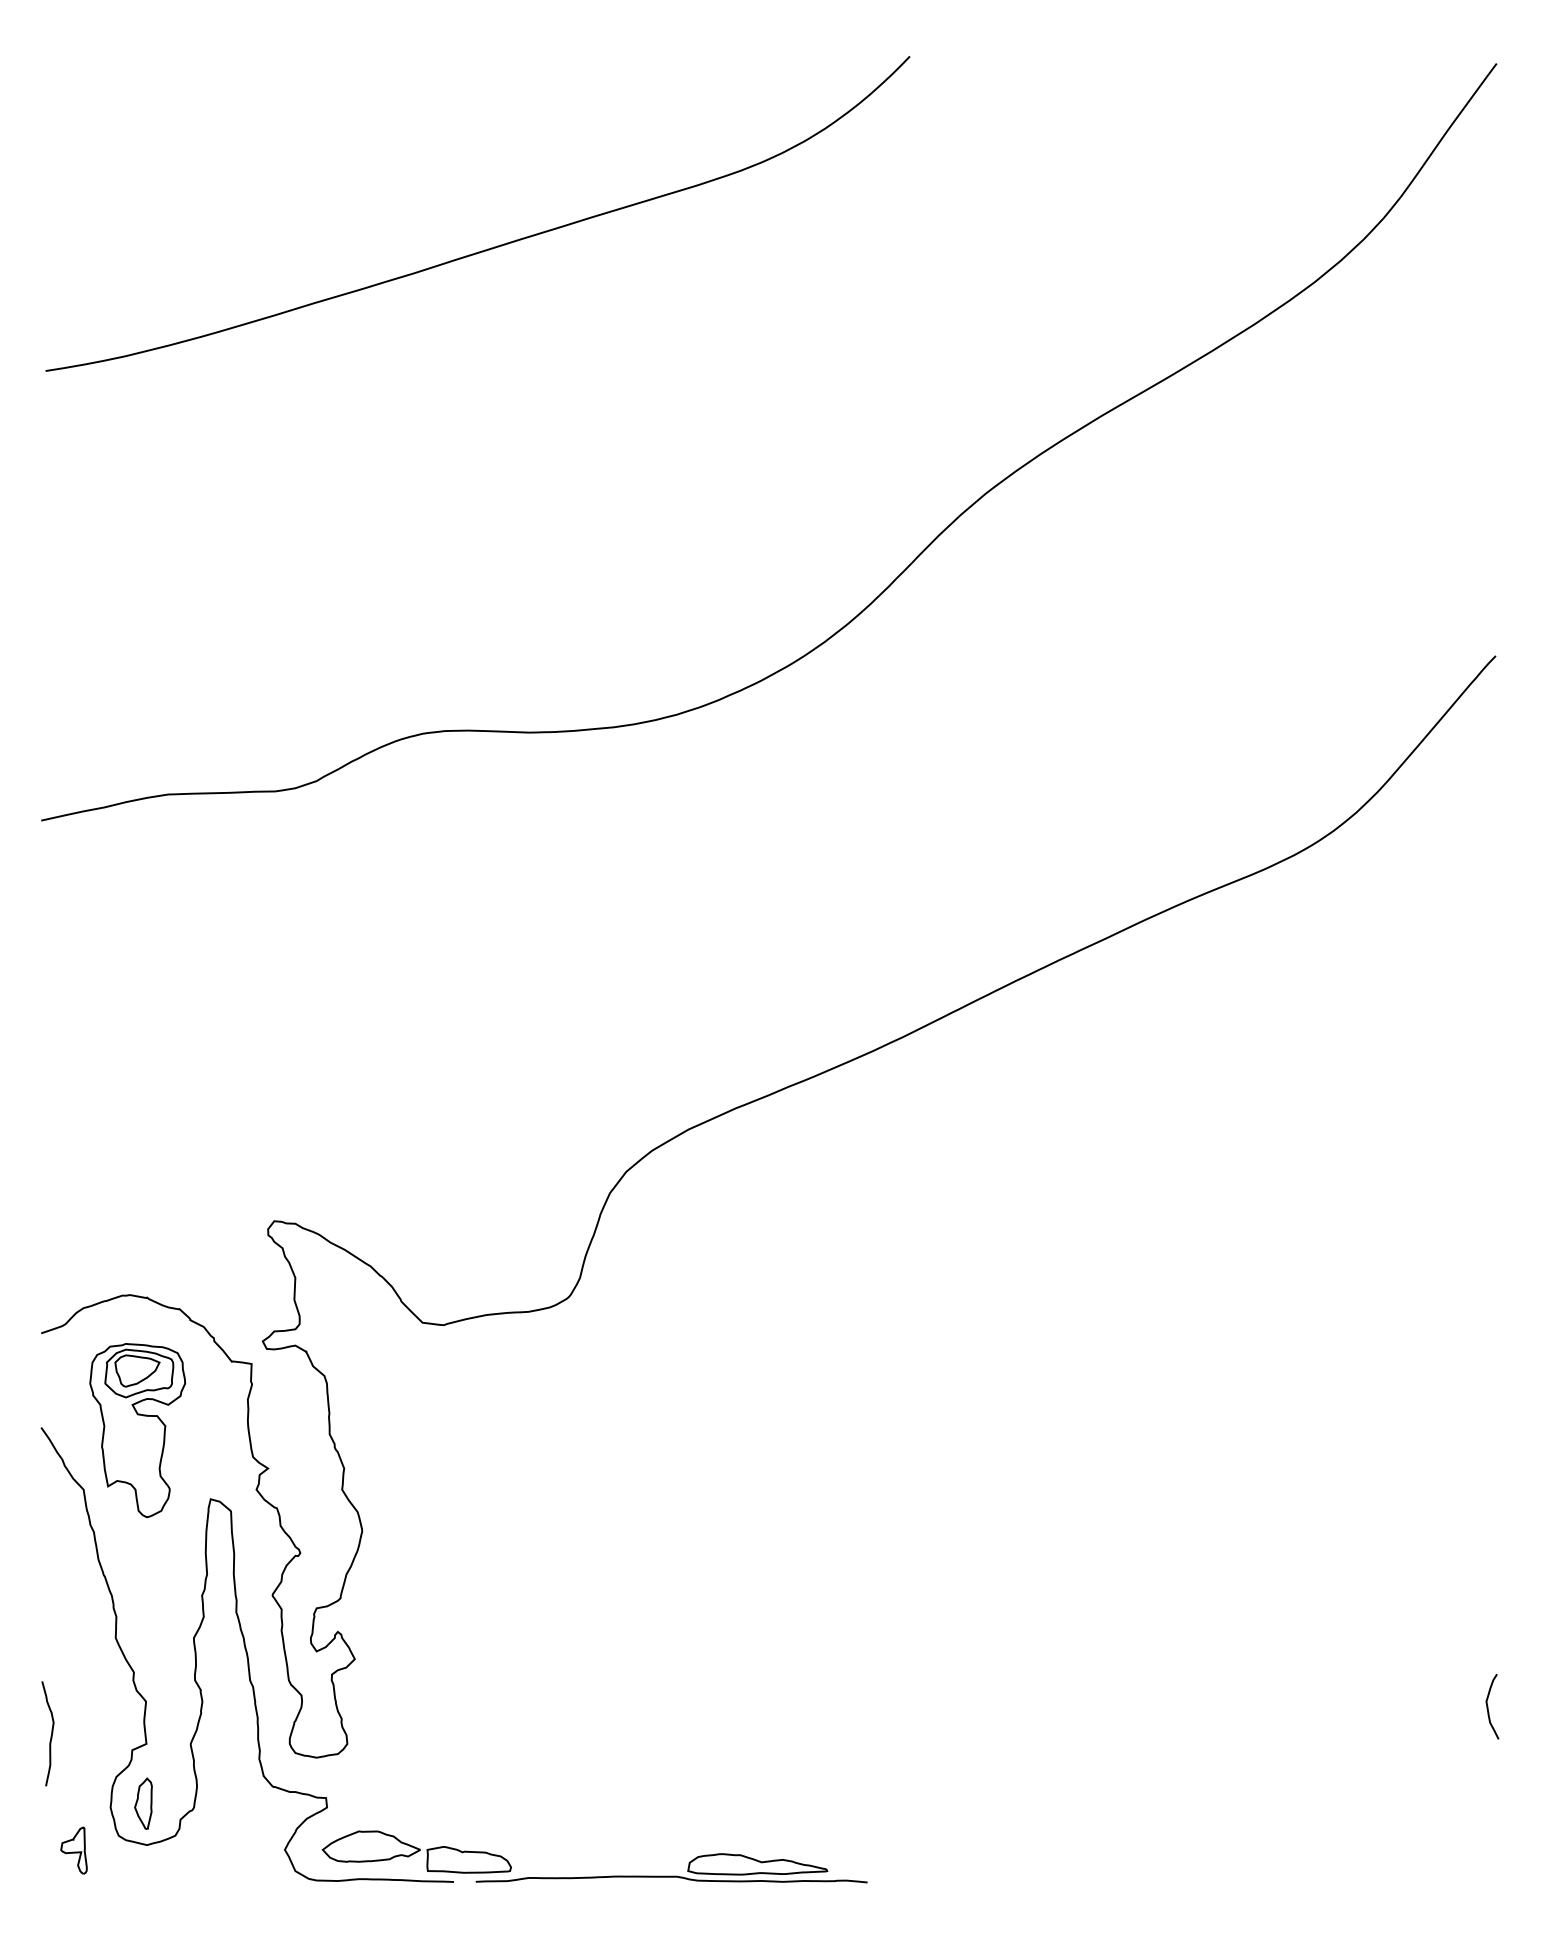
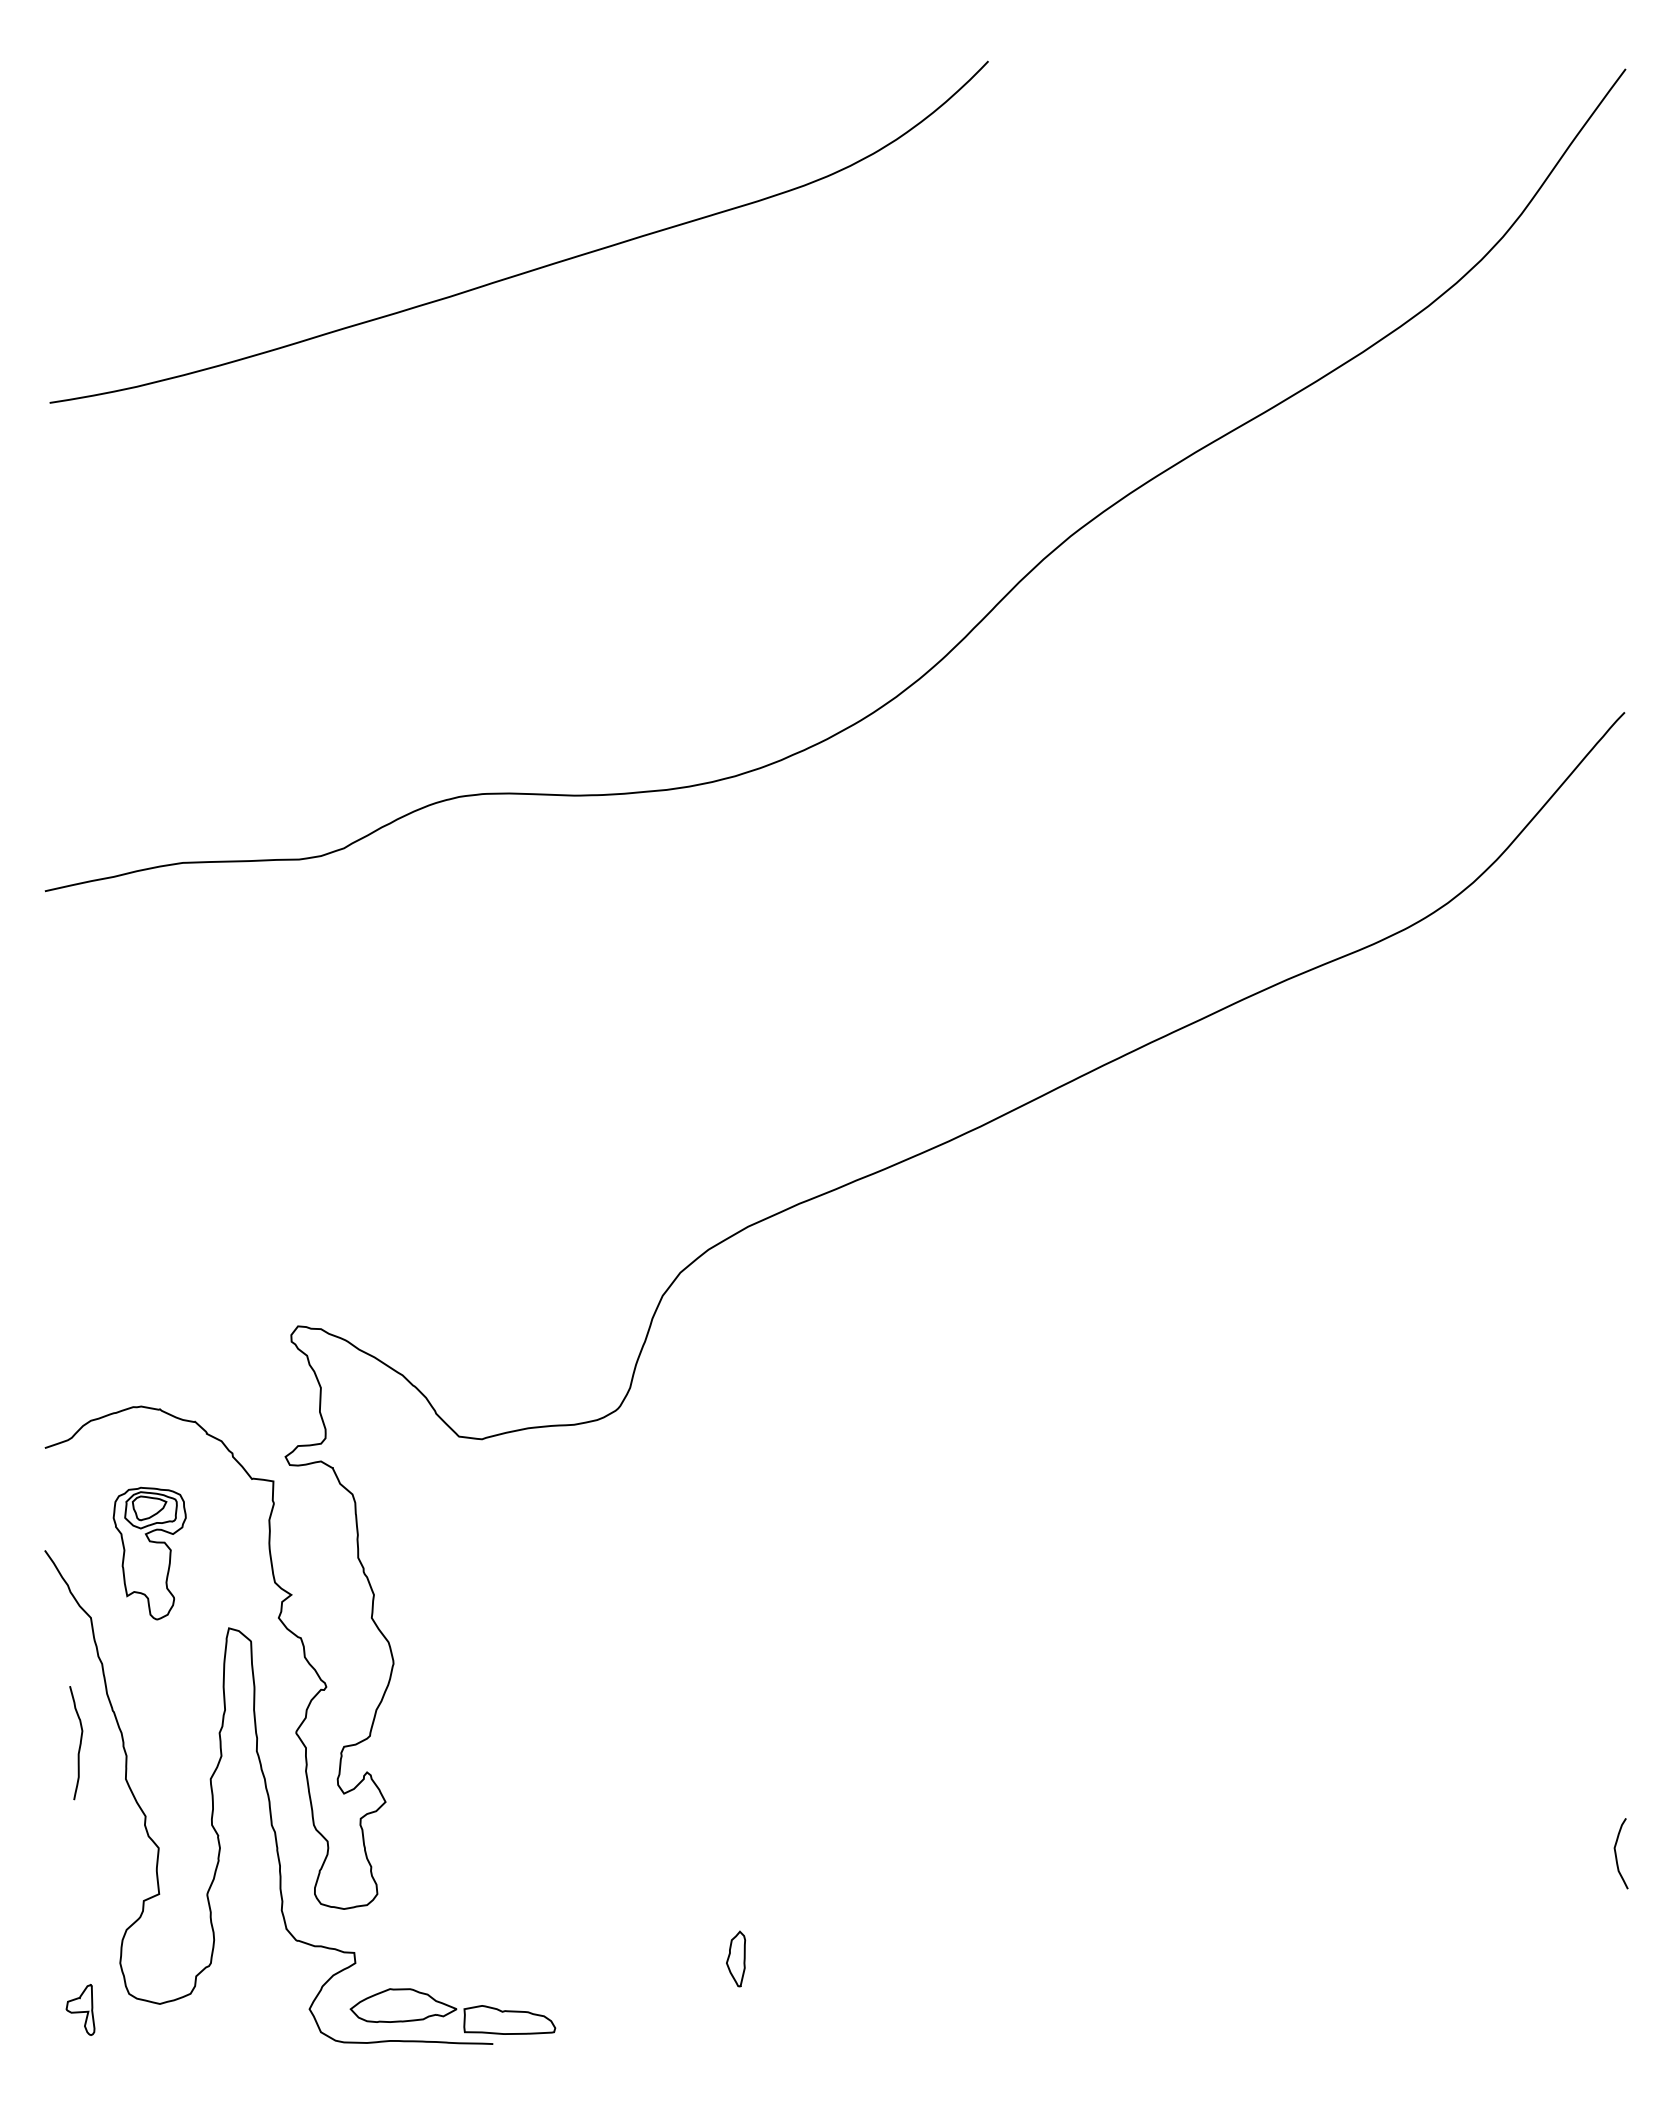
part: (137, 1430) -> (149, 1553), size x0.7
curve: (50, 1734) -> (79, 1743), moved
part: (143, 1803) -> (736, 1958), moved
part: (671, 1875) -> (729, 2037), removed

